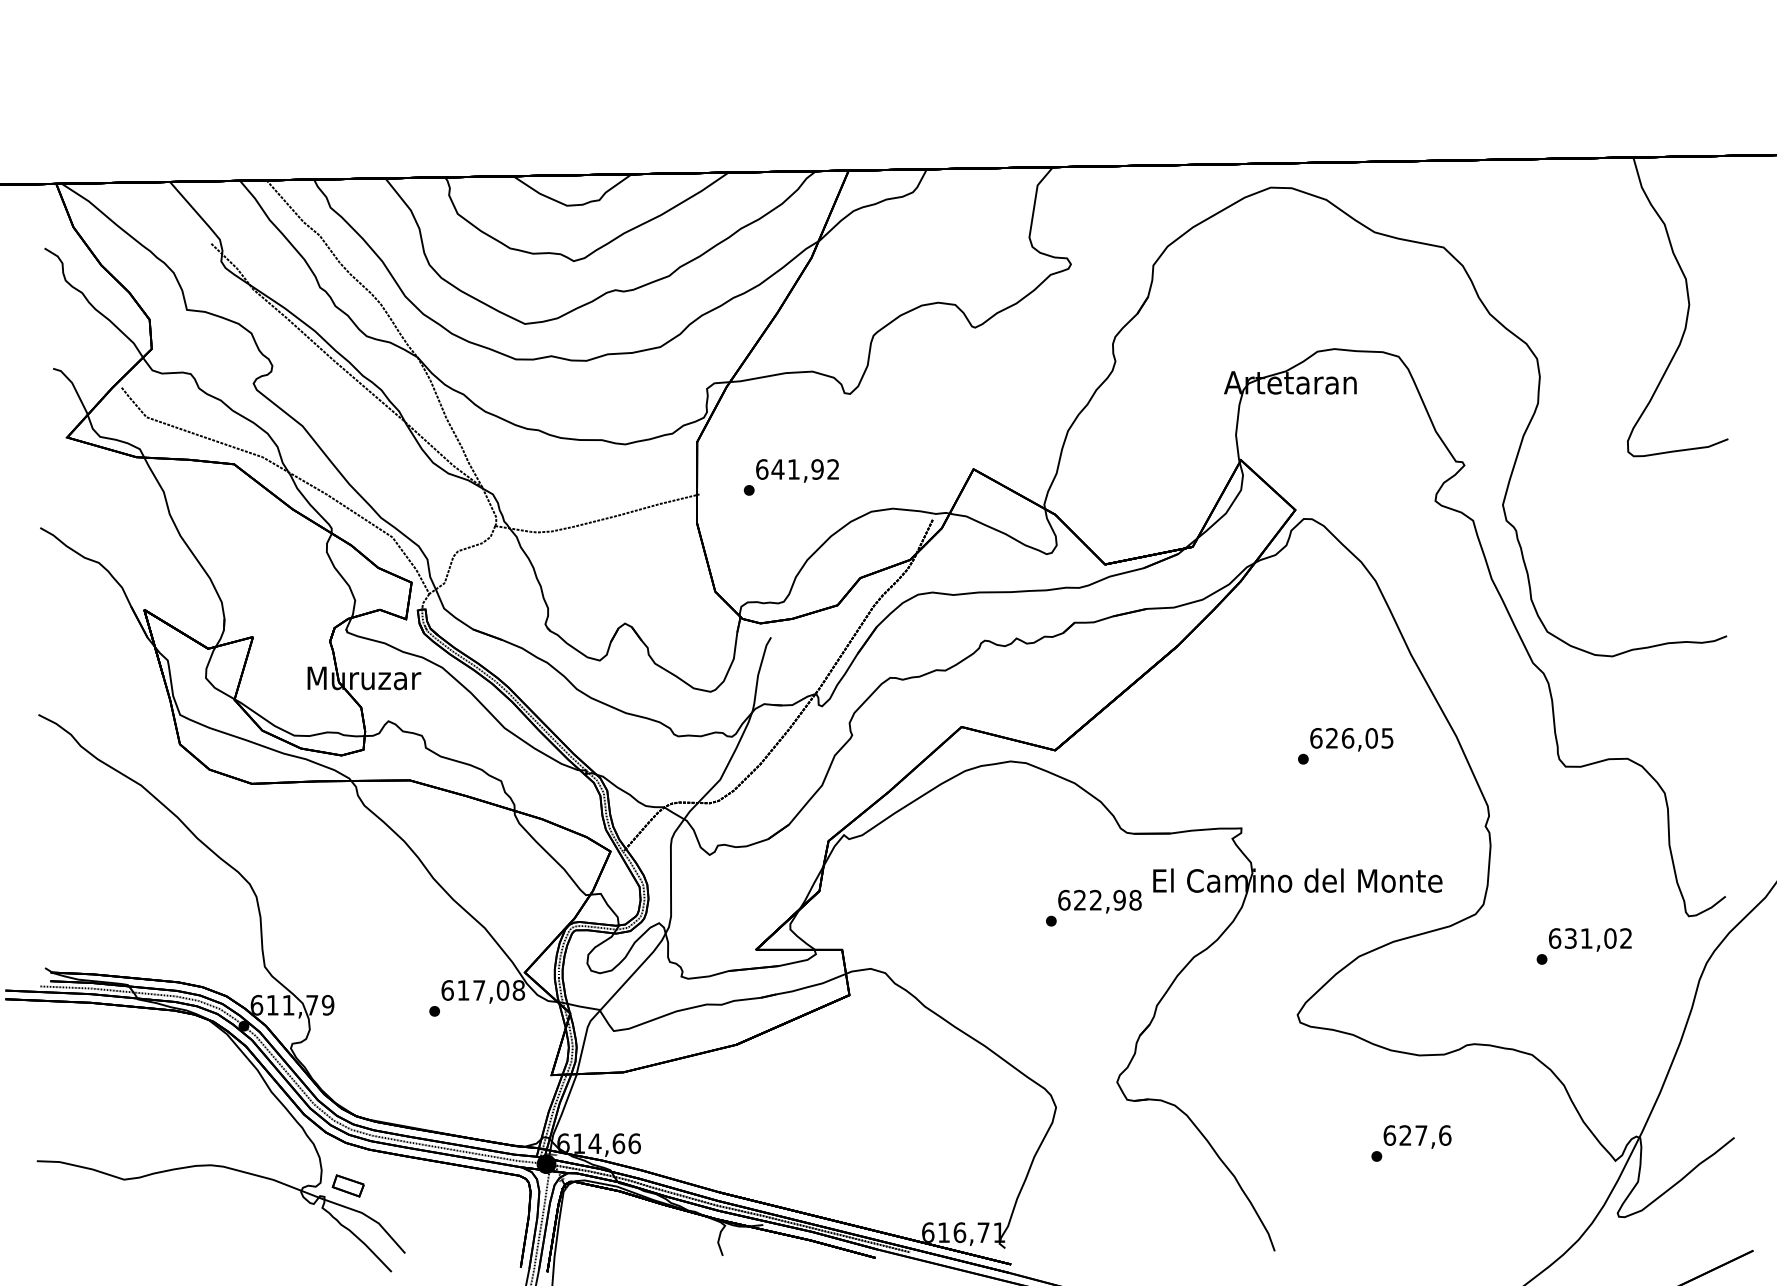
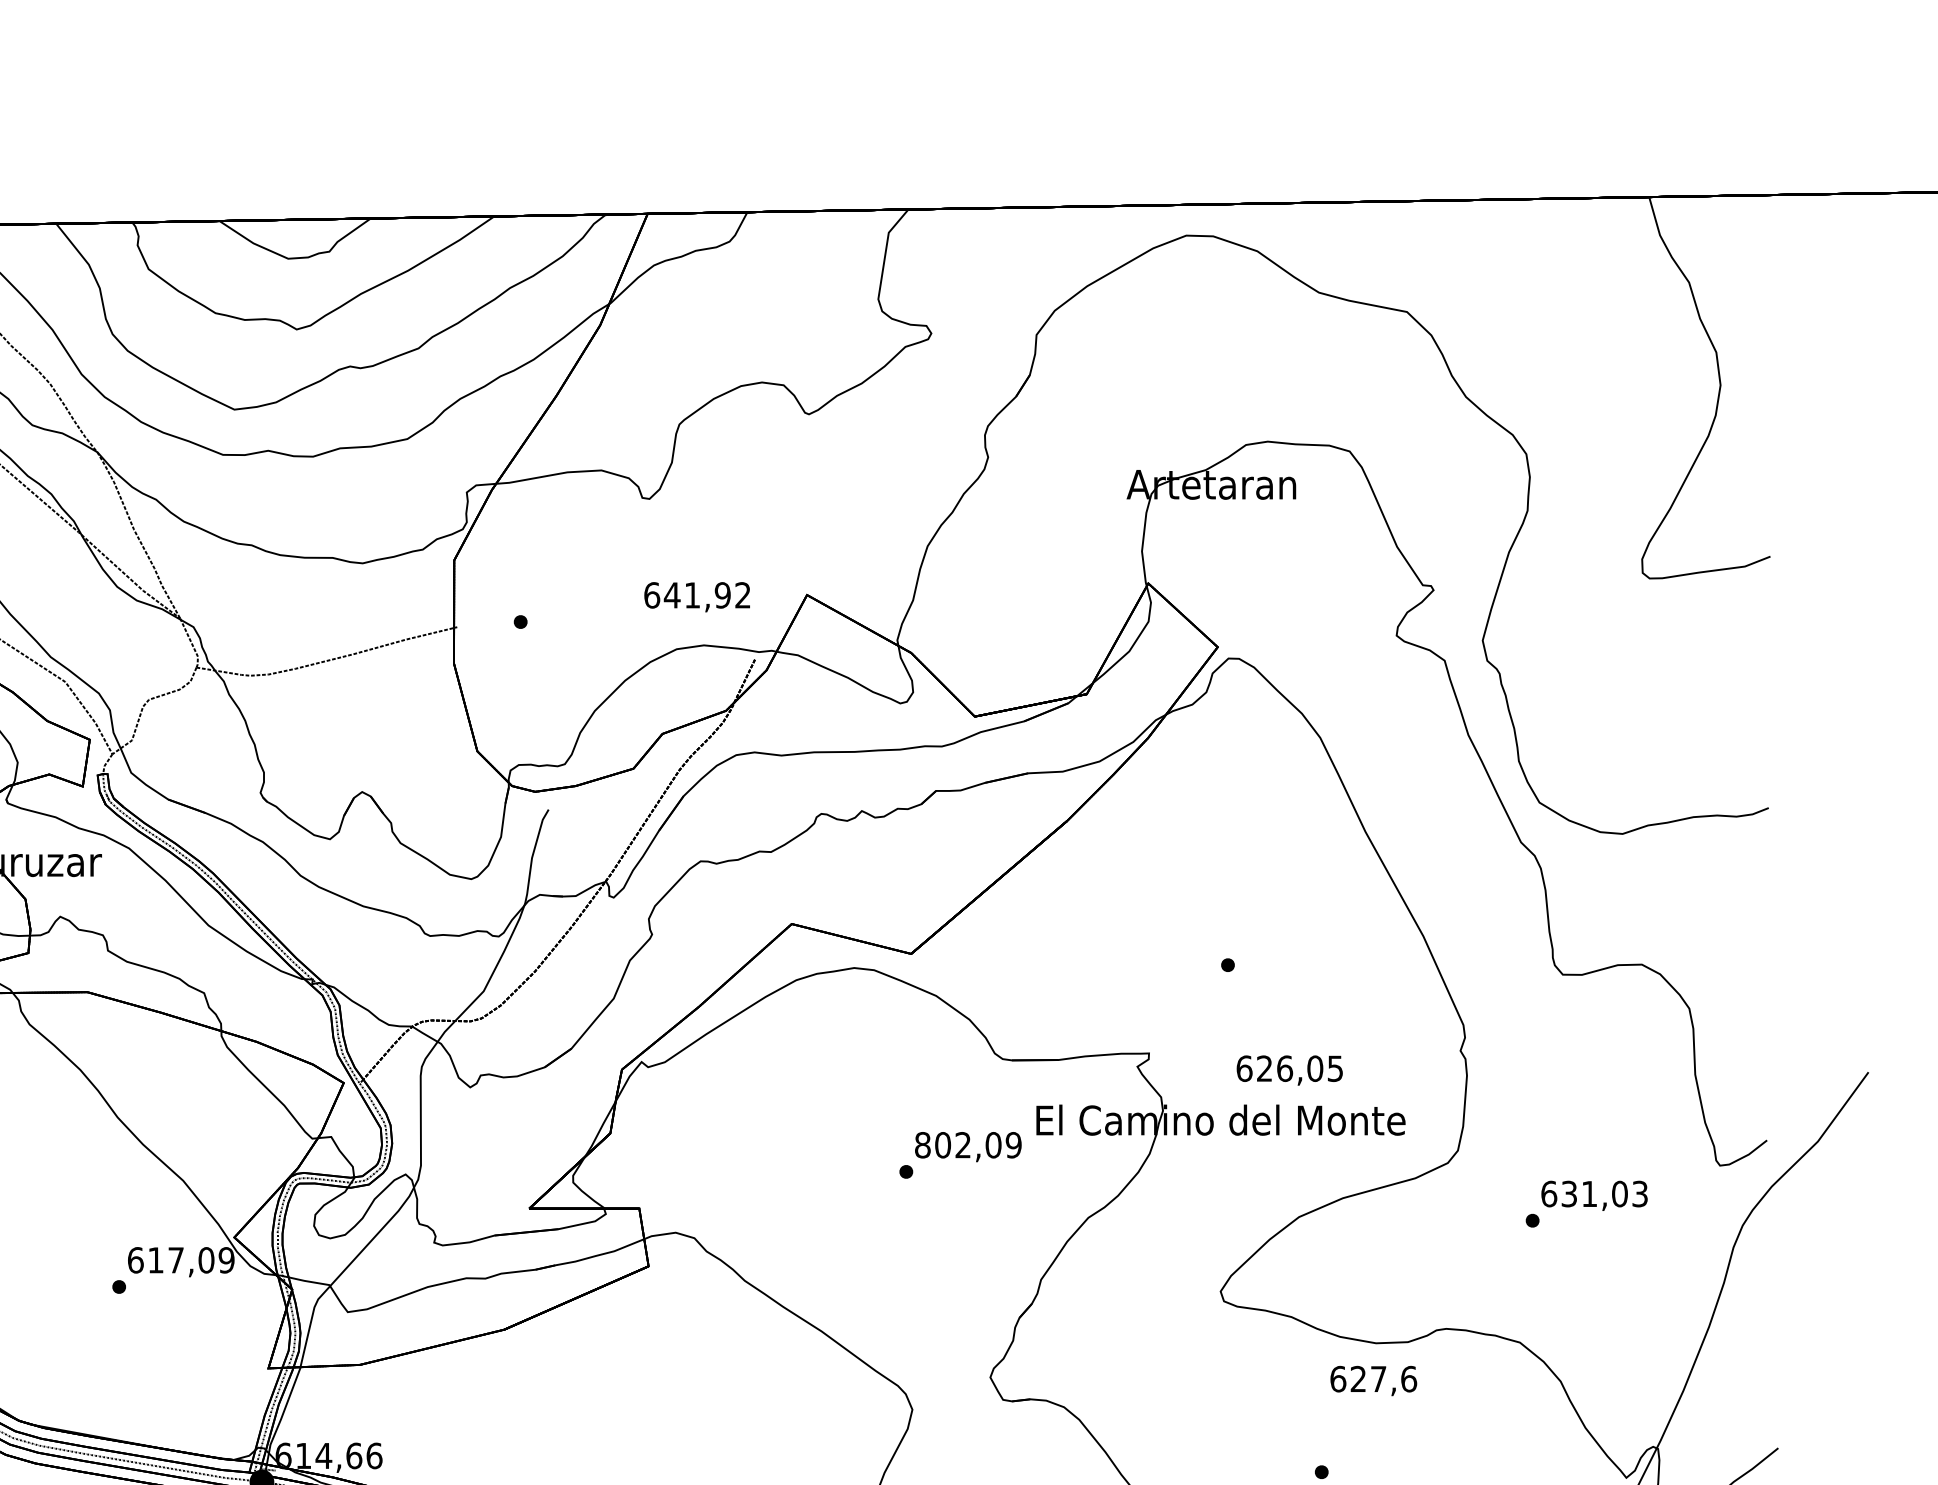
text: (797, 470) -> (697, 596), moved
text: (1351, 739) -> (1289, 1070), moved
text: (1099, 899) -> (967, 1144), 622,98 -> 802,09
text: (1626, 938) -> (1640, 1194), 631,02 -> 631,03
text: (518, 990) -> (226, 1260), 617,08 -> 617,09
text: (1417, 1136) -> (1373, 1380), moved

